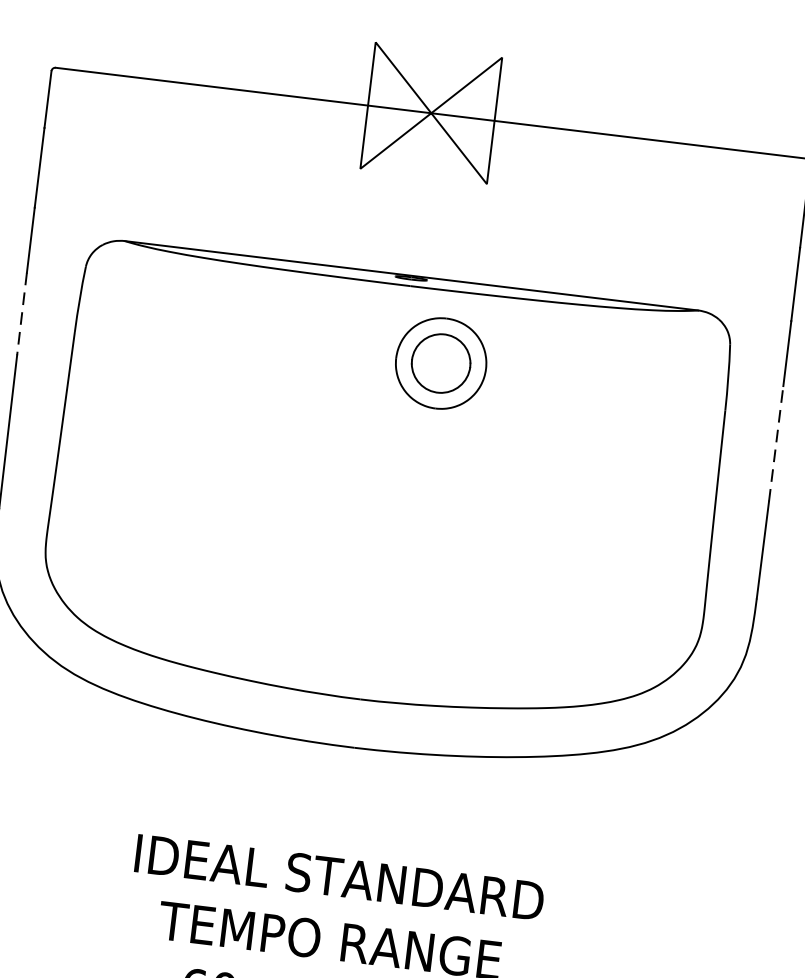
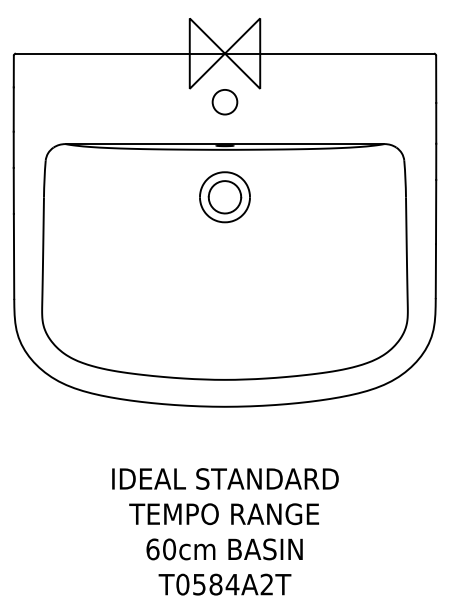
circle: (419, 200) -> (224, 102), added
line: (21, 314) -> (13, 191), dashed -> solid
part: (440, 363) -> (224, 197), moved
line: (777, 442) -> (436, 211), dashed -> solid

